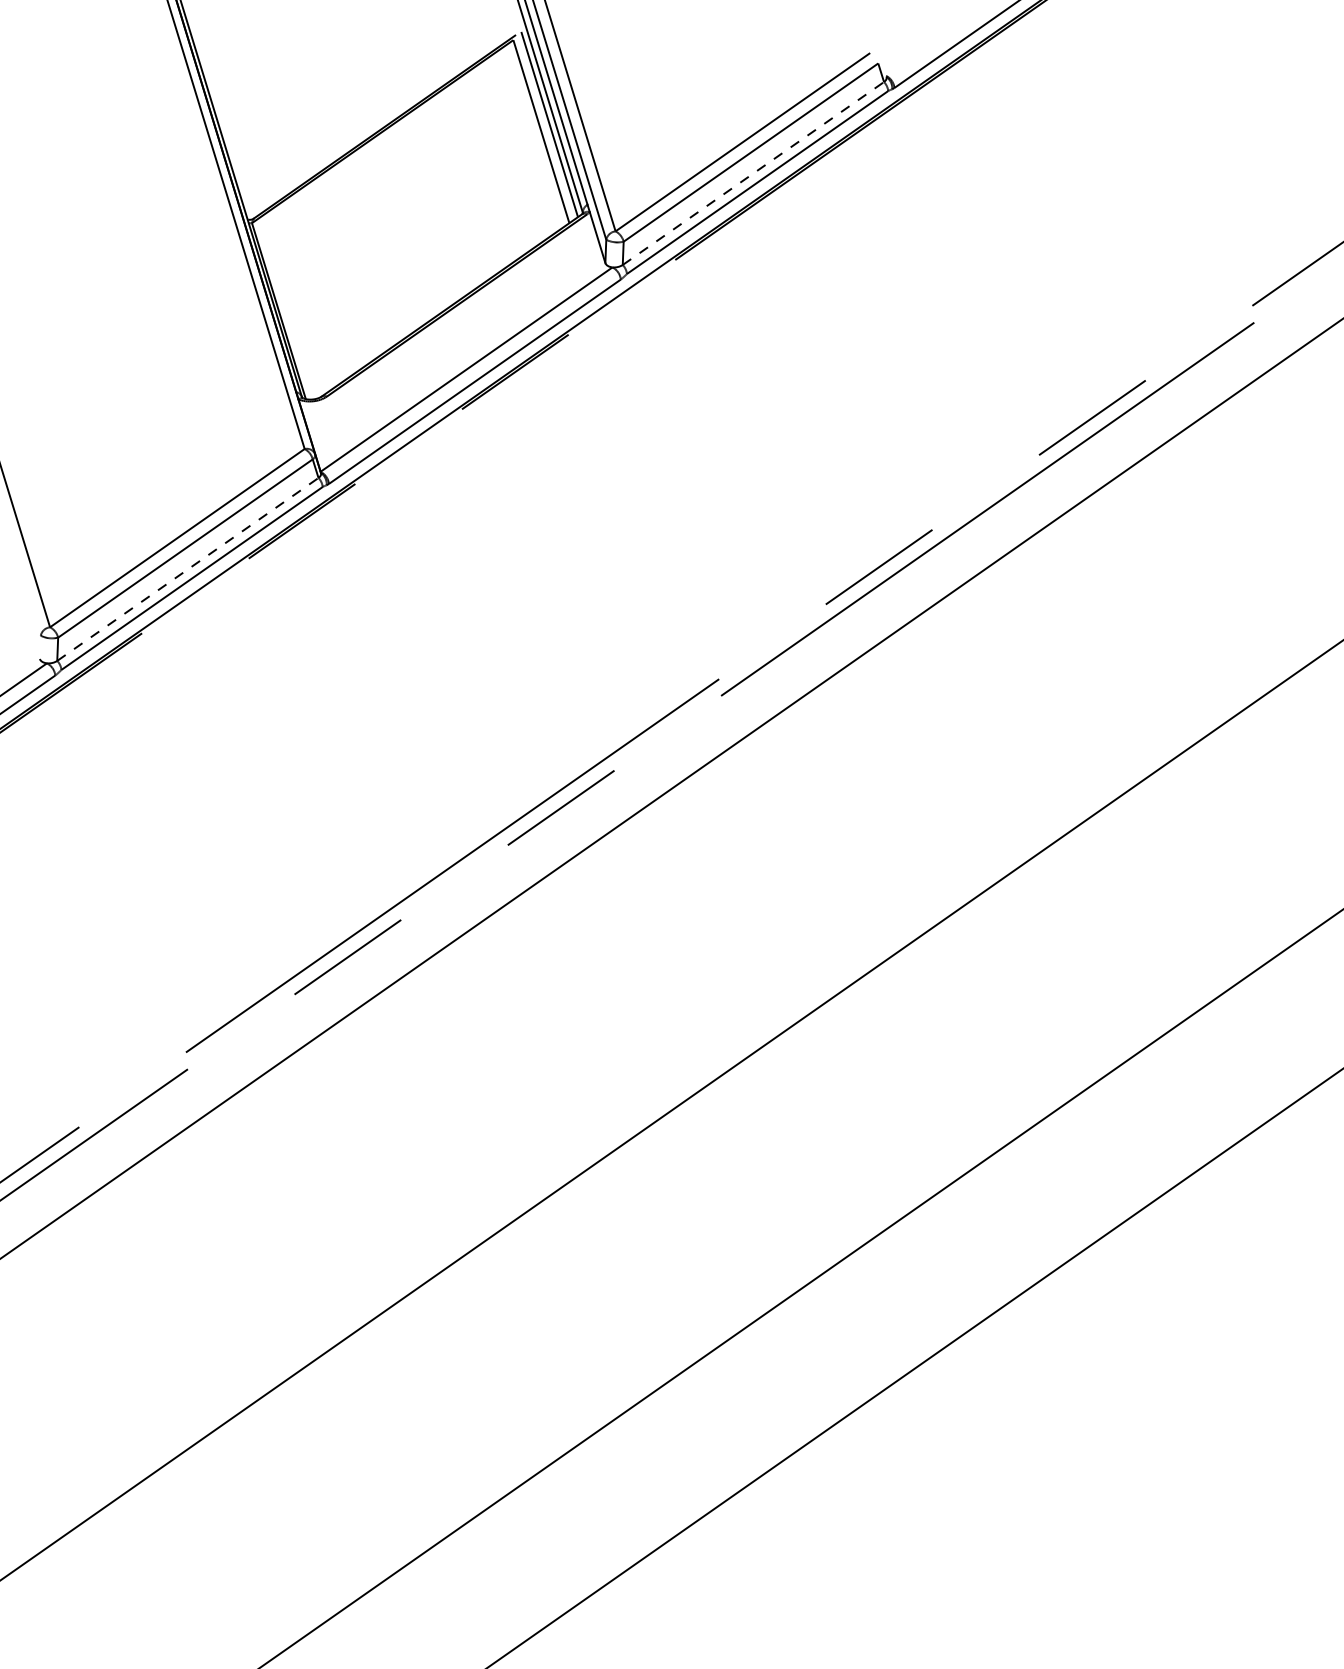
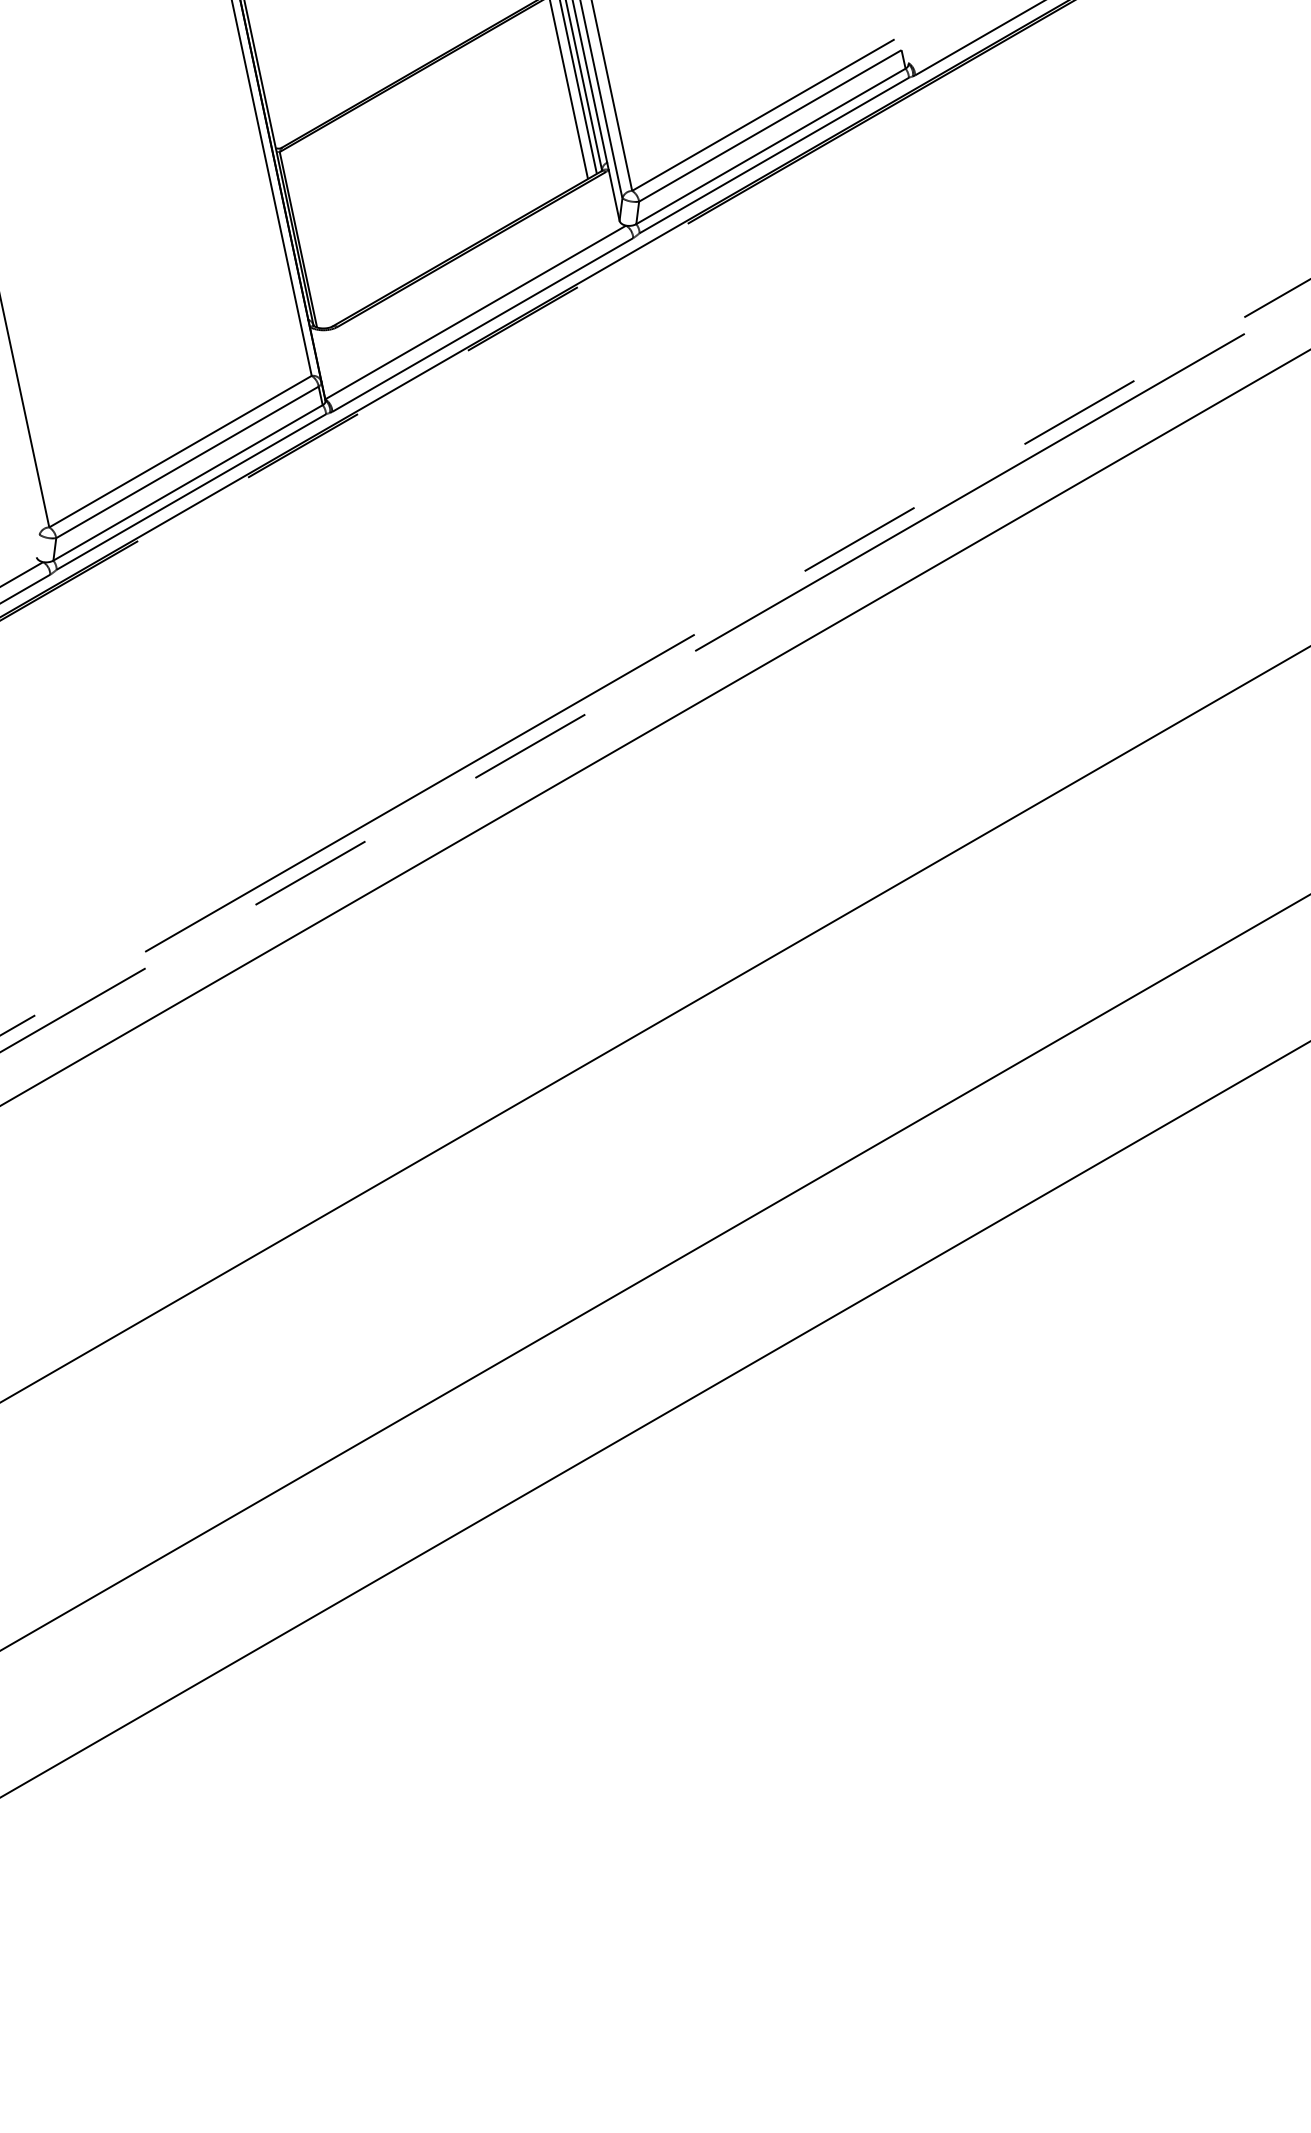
line: (753, 173) -> (771, 146), dashed -> solid
line: (188, 568) -> (188, 482), dashed -> solid

